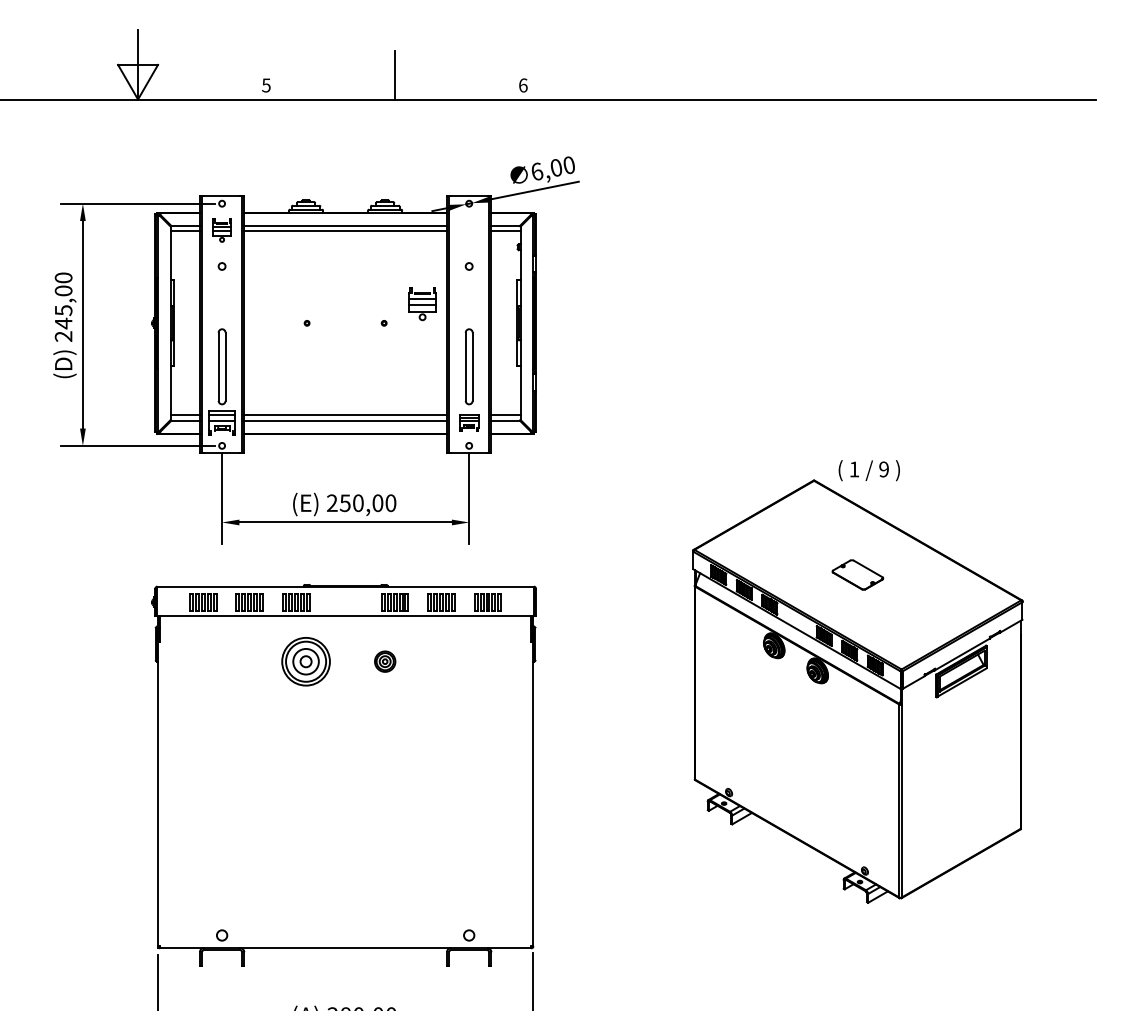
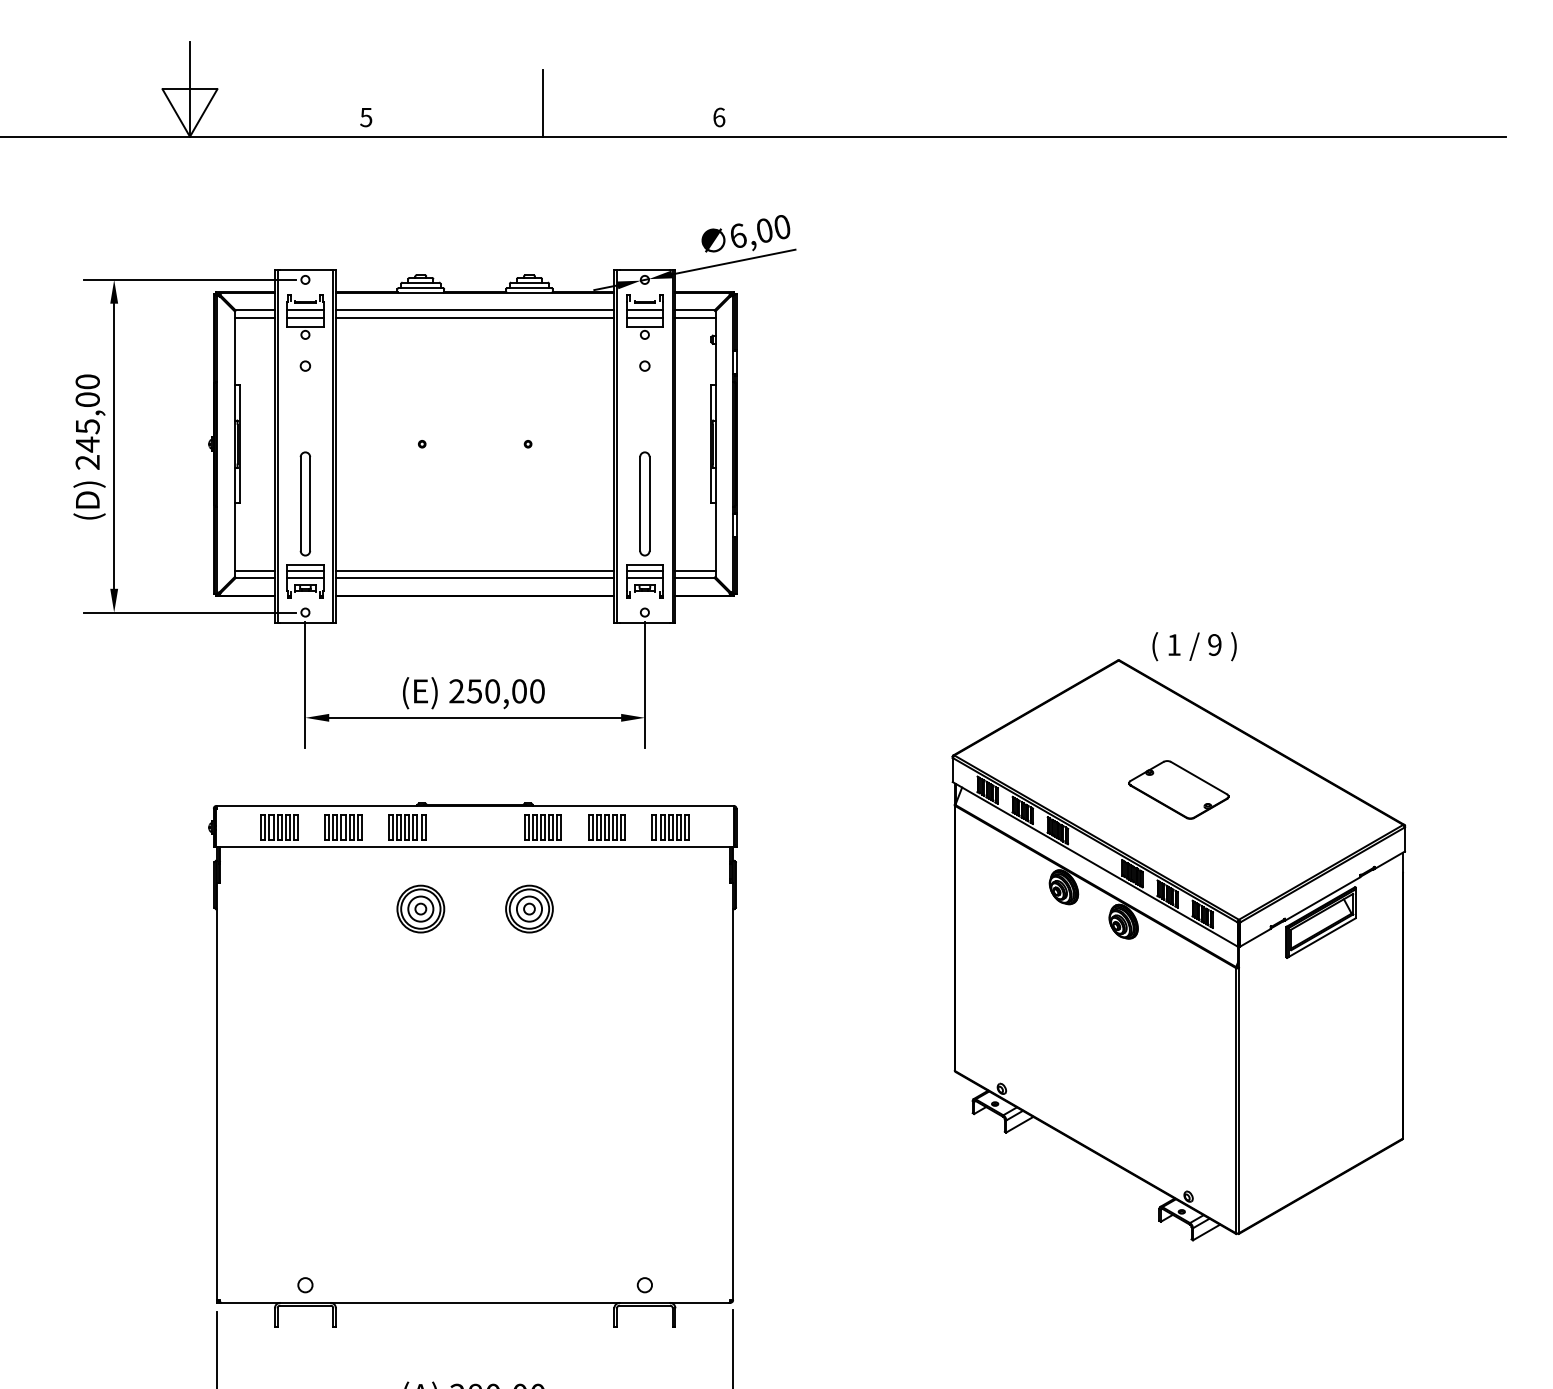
part: (222, 230) -> (305, 316), size x1.43
part: (422, 303) -> (644, 316), moved
part: (468, 423) -> (644, 581), size x1.43
part: (857, 574) -> (1178, 789), size x1.43
part: (305, 661) -> (420, 908), size x0.71
part: (385, 661) -> (529, 908), size x1.67

